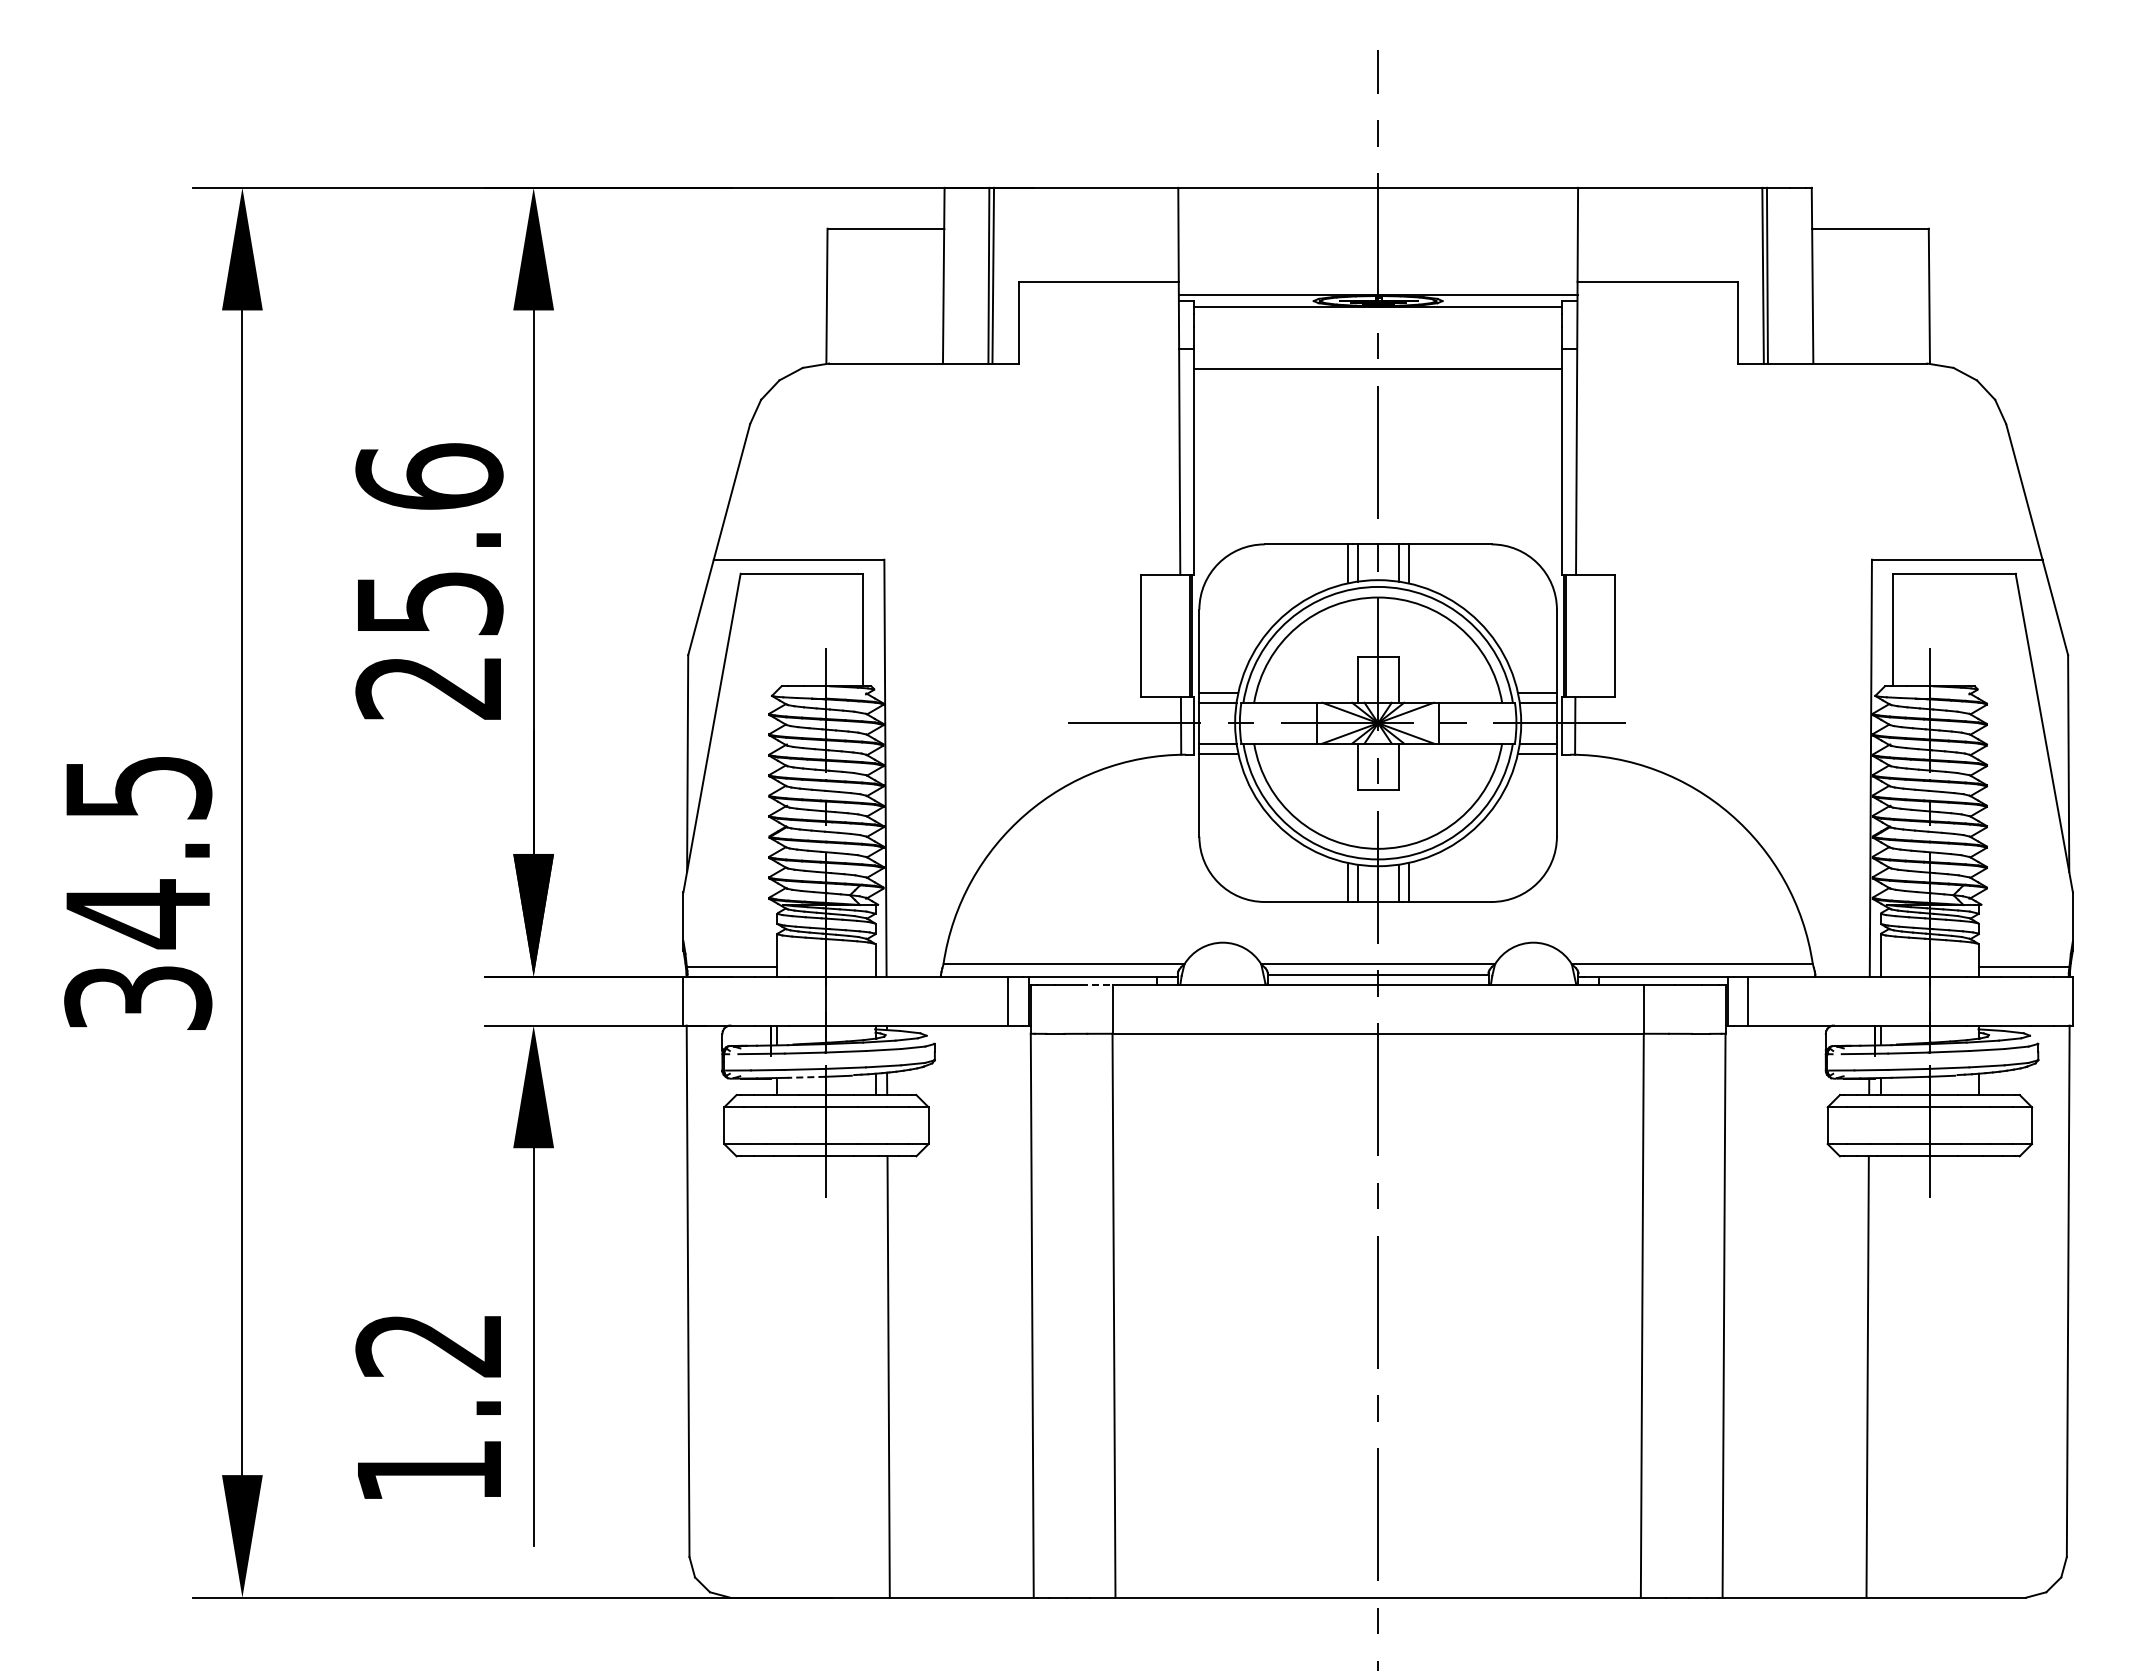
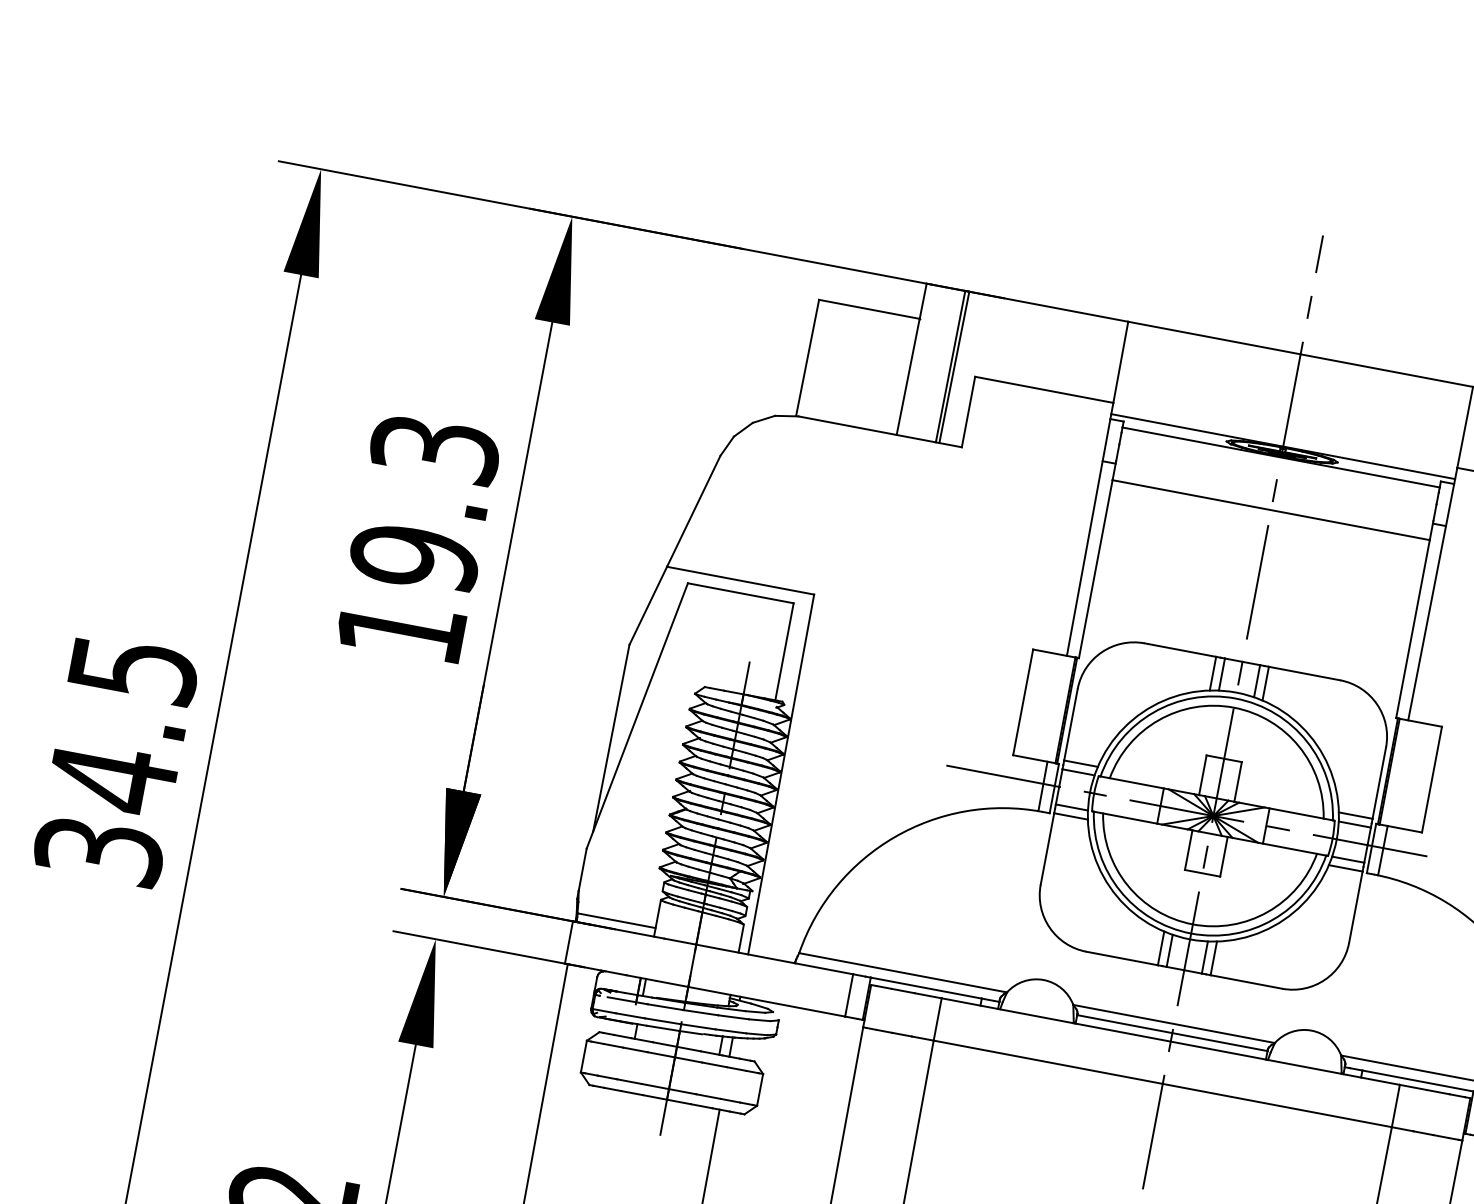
text: (429, 581) -> (418, 539), 25.6 -> 19.3
line: (1096, 984) -> (927, 995), dashed -> solid
line: (806, 1077) -> (662, 1028), dashed -> solid

